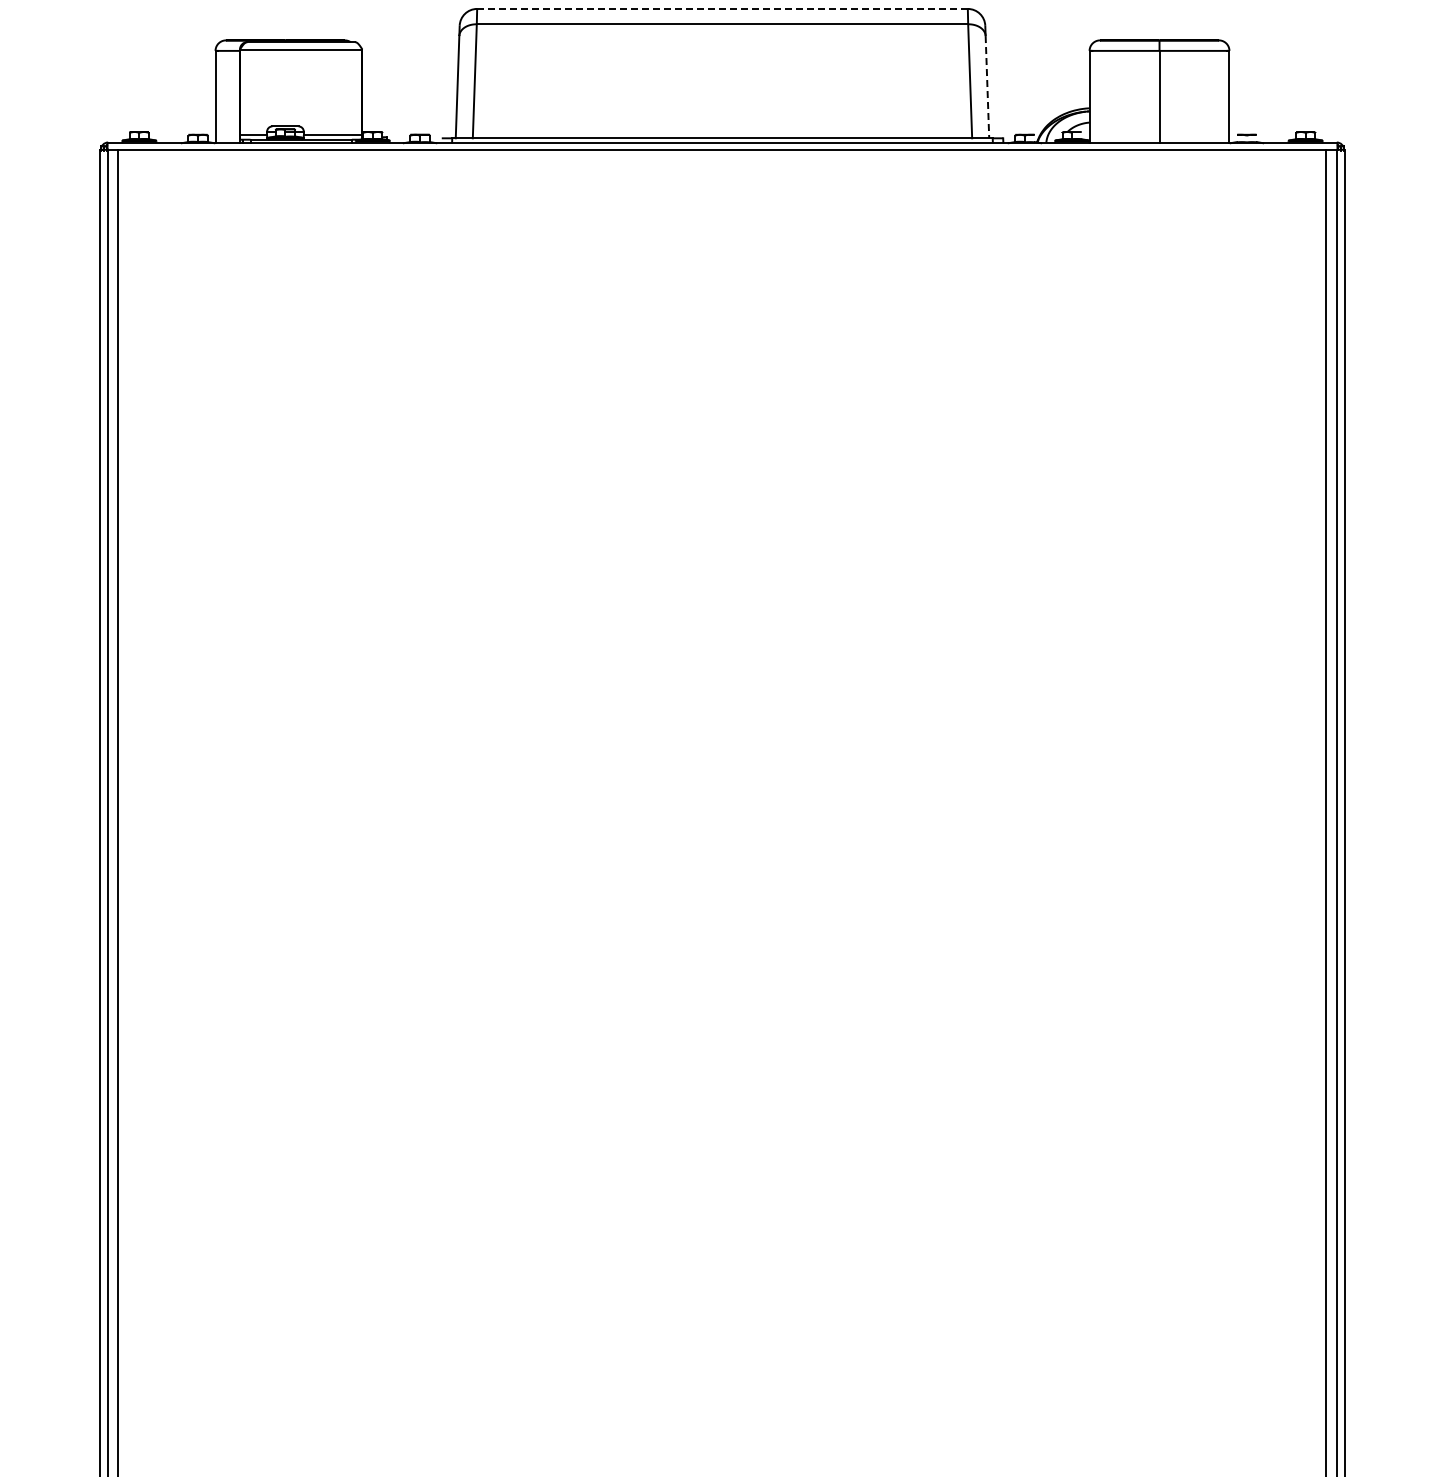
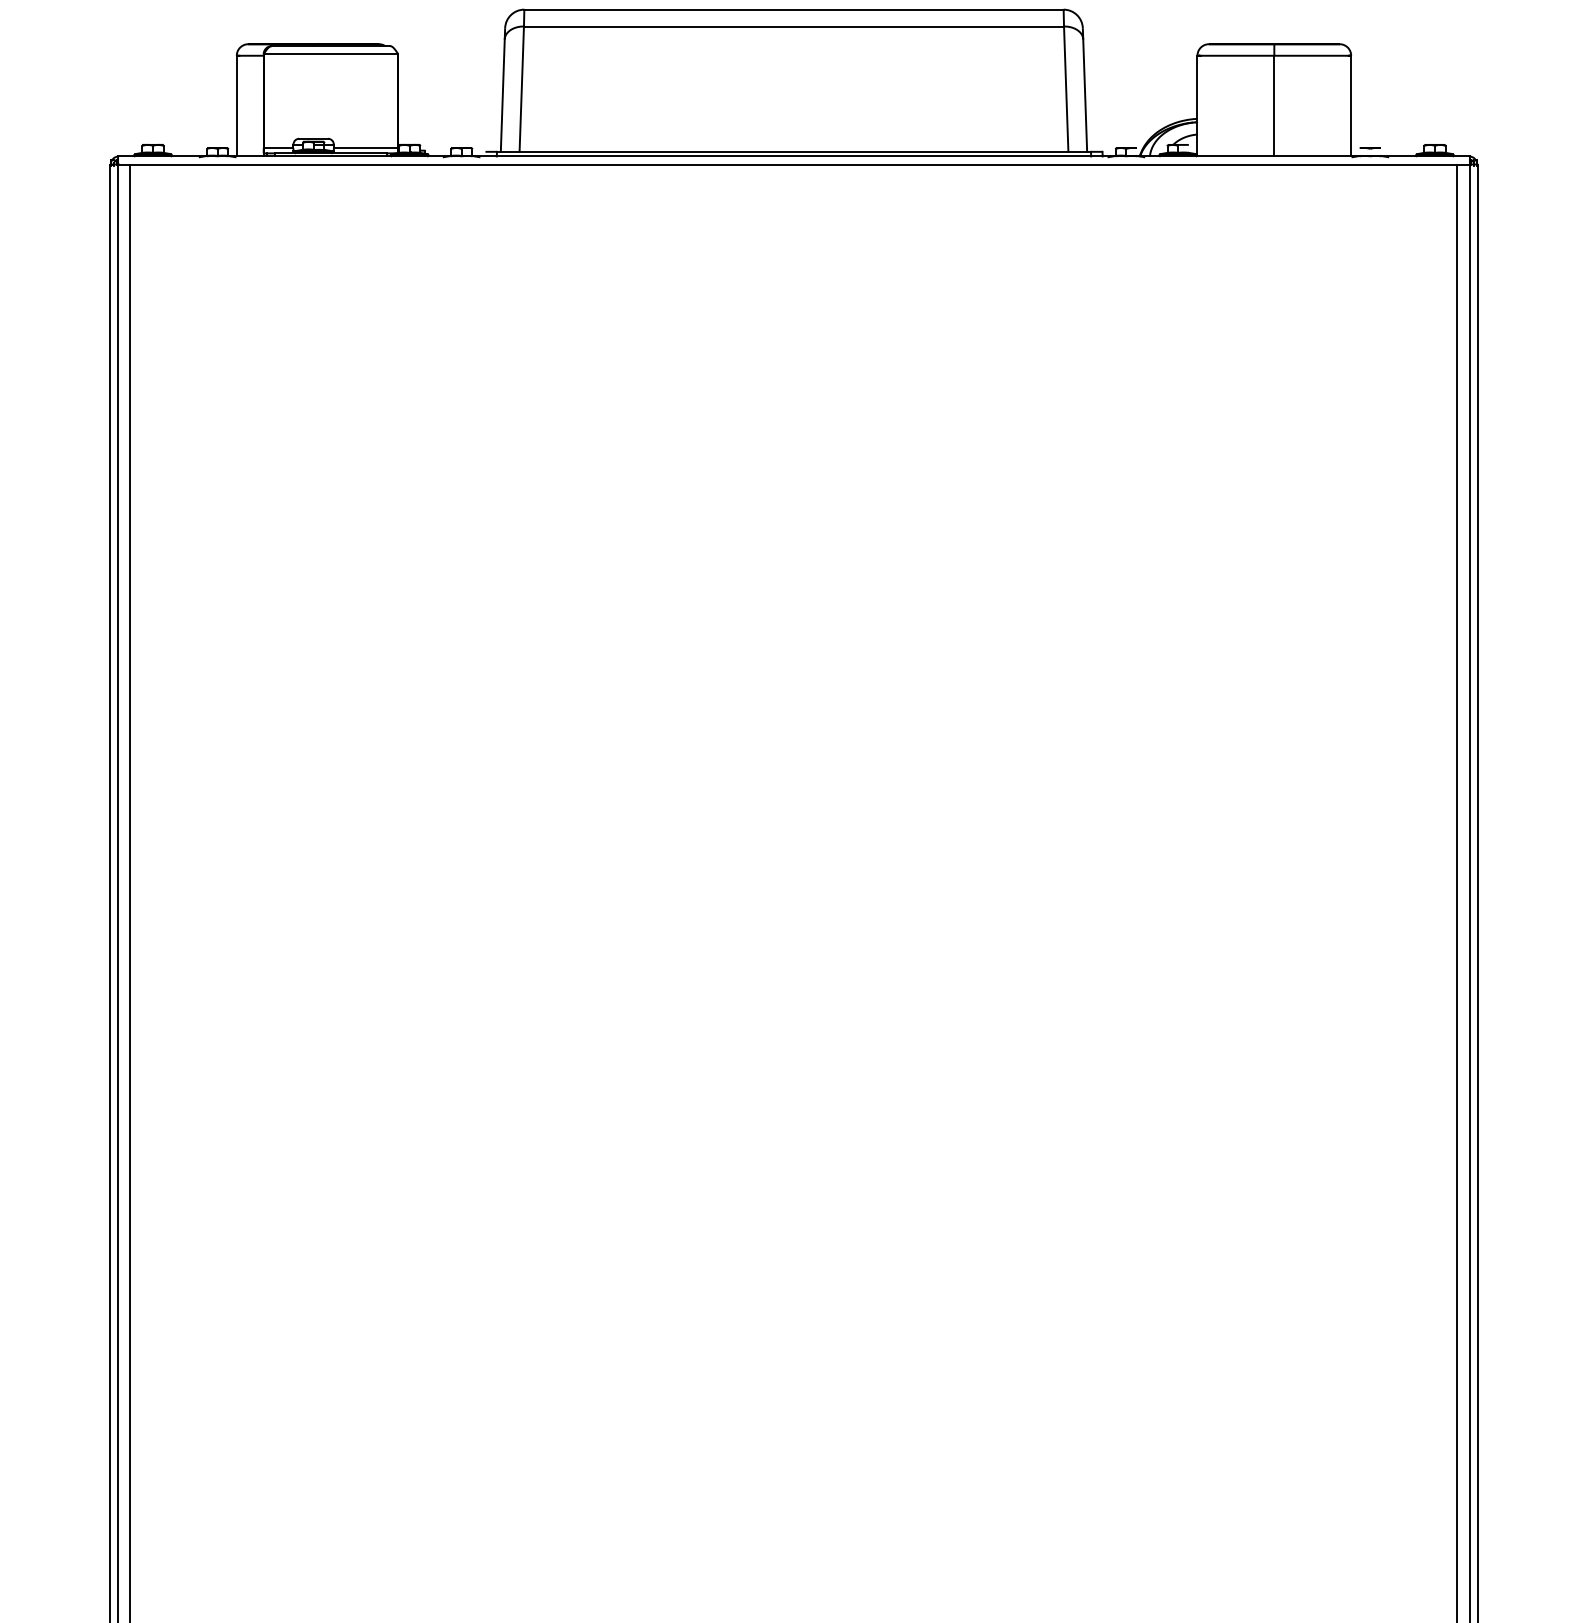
line: (722, 8) -> (794, 9), dashed -> solid
line: (987, 87) -> (1085, 95), dashed -> solid

